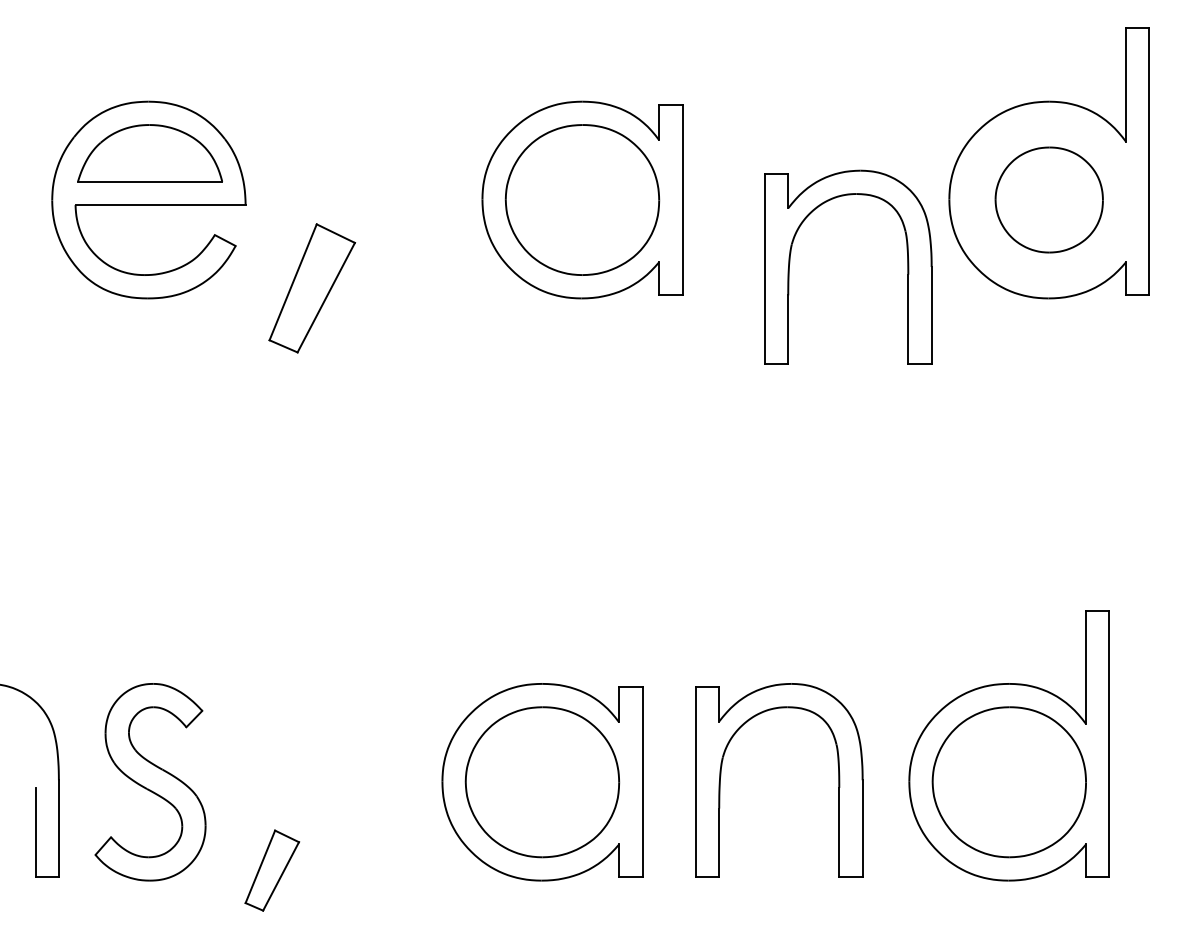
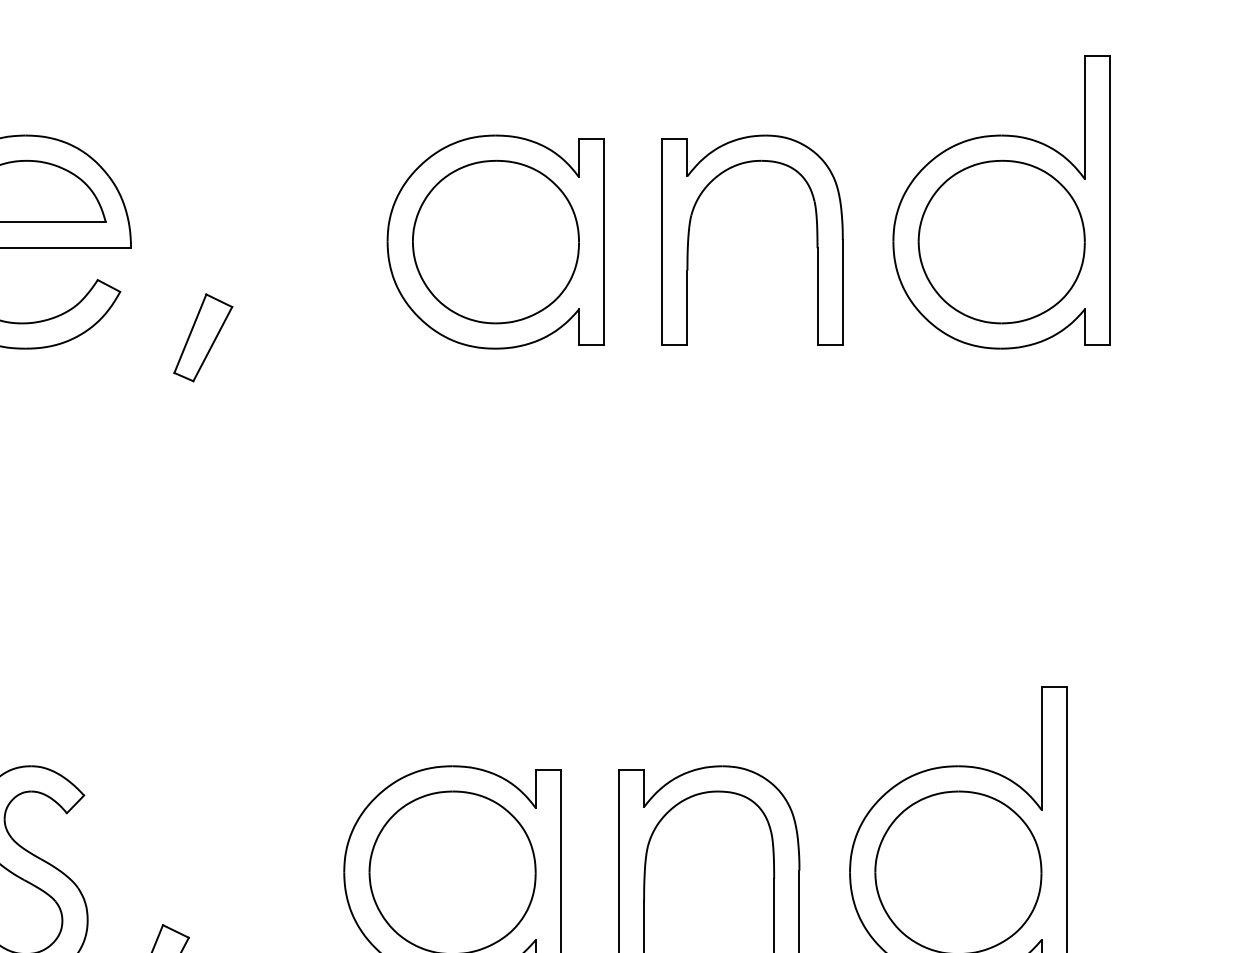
part: (1048, 199) -> (1000, 241), size x1.43
part: (790, 263) -> (689, 236), moved
part: (312, 288) -> (203, 337), size x0.62

